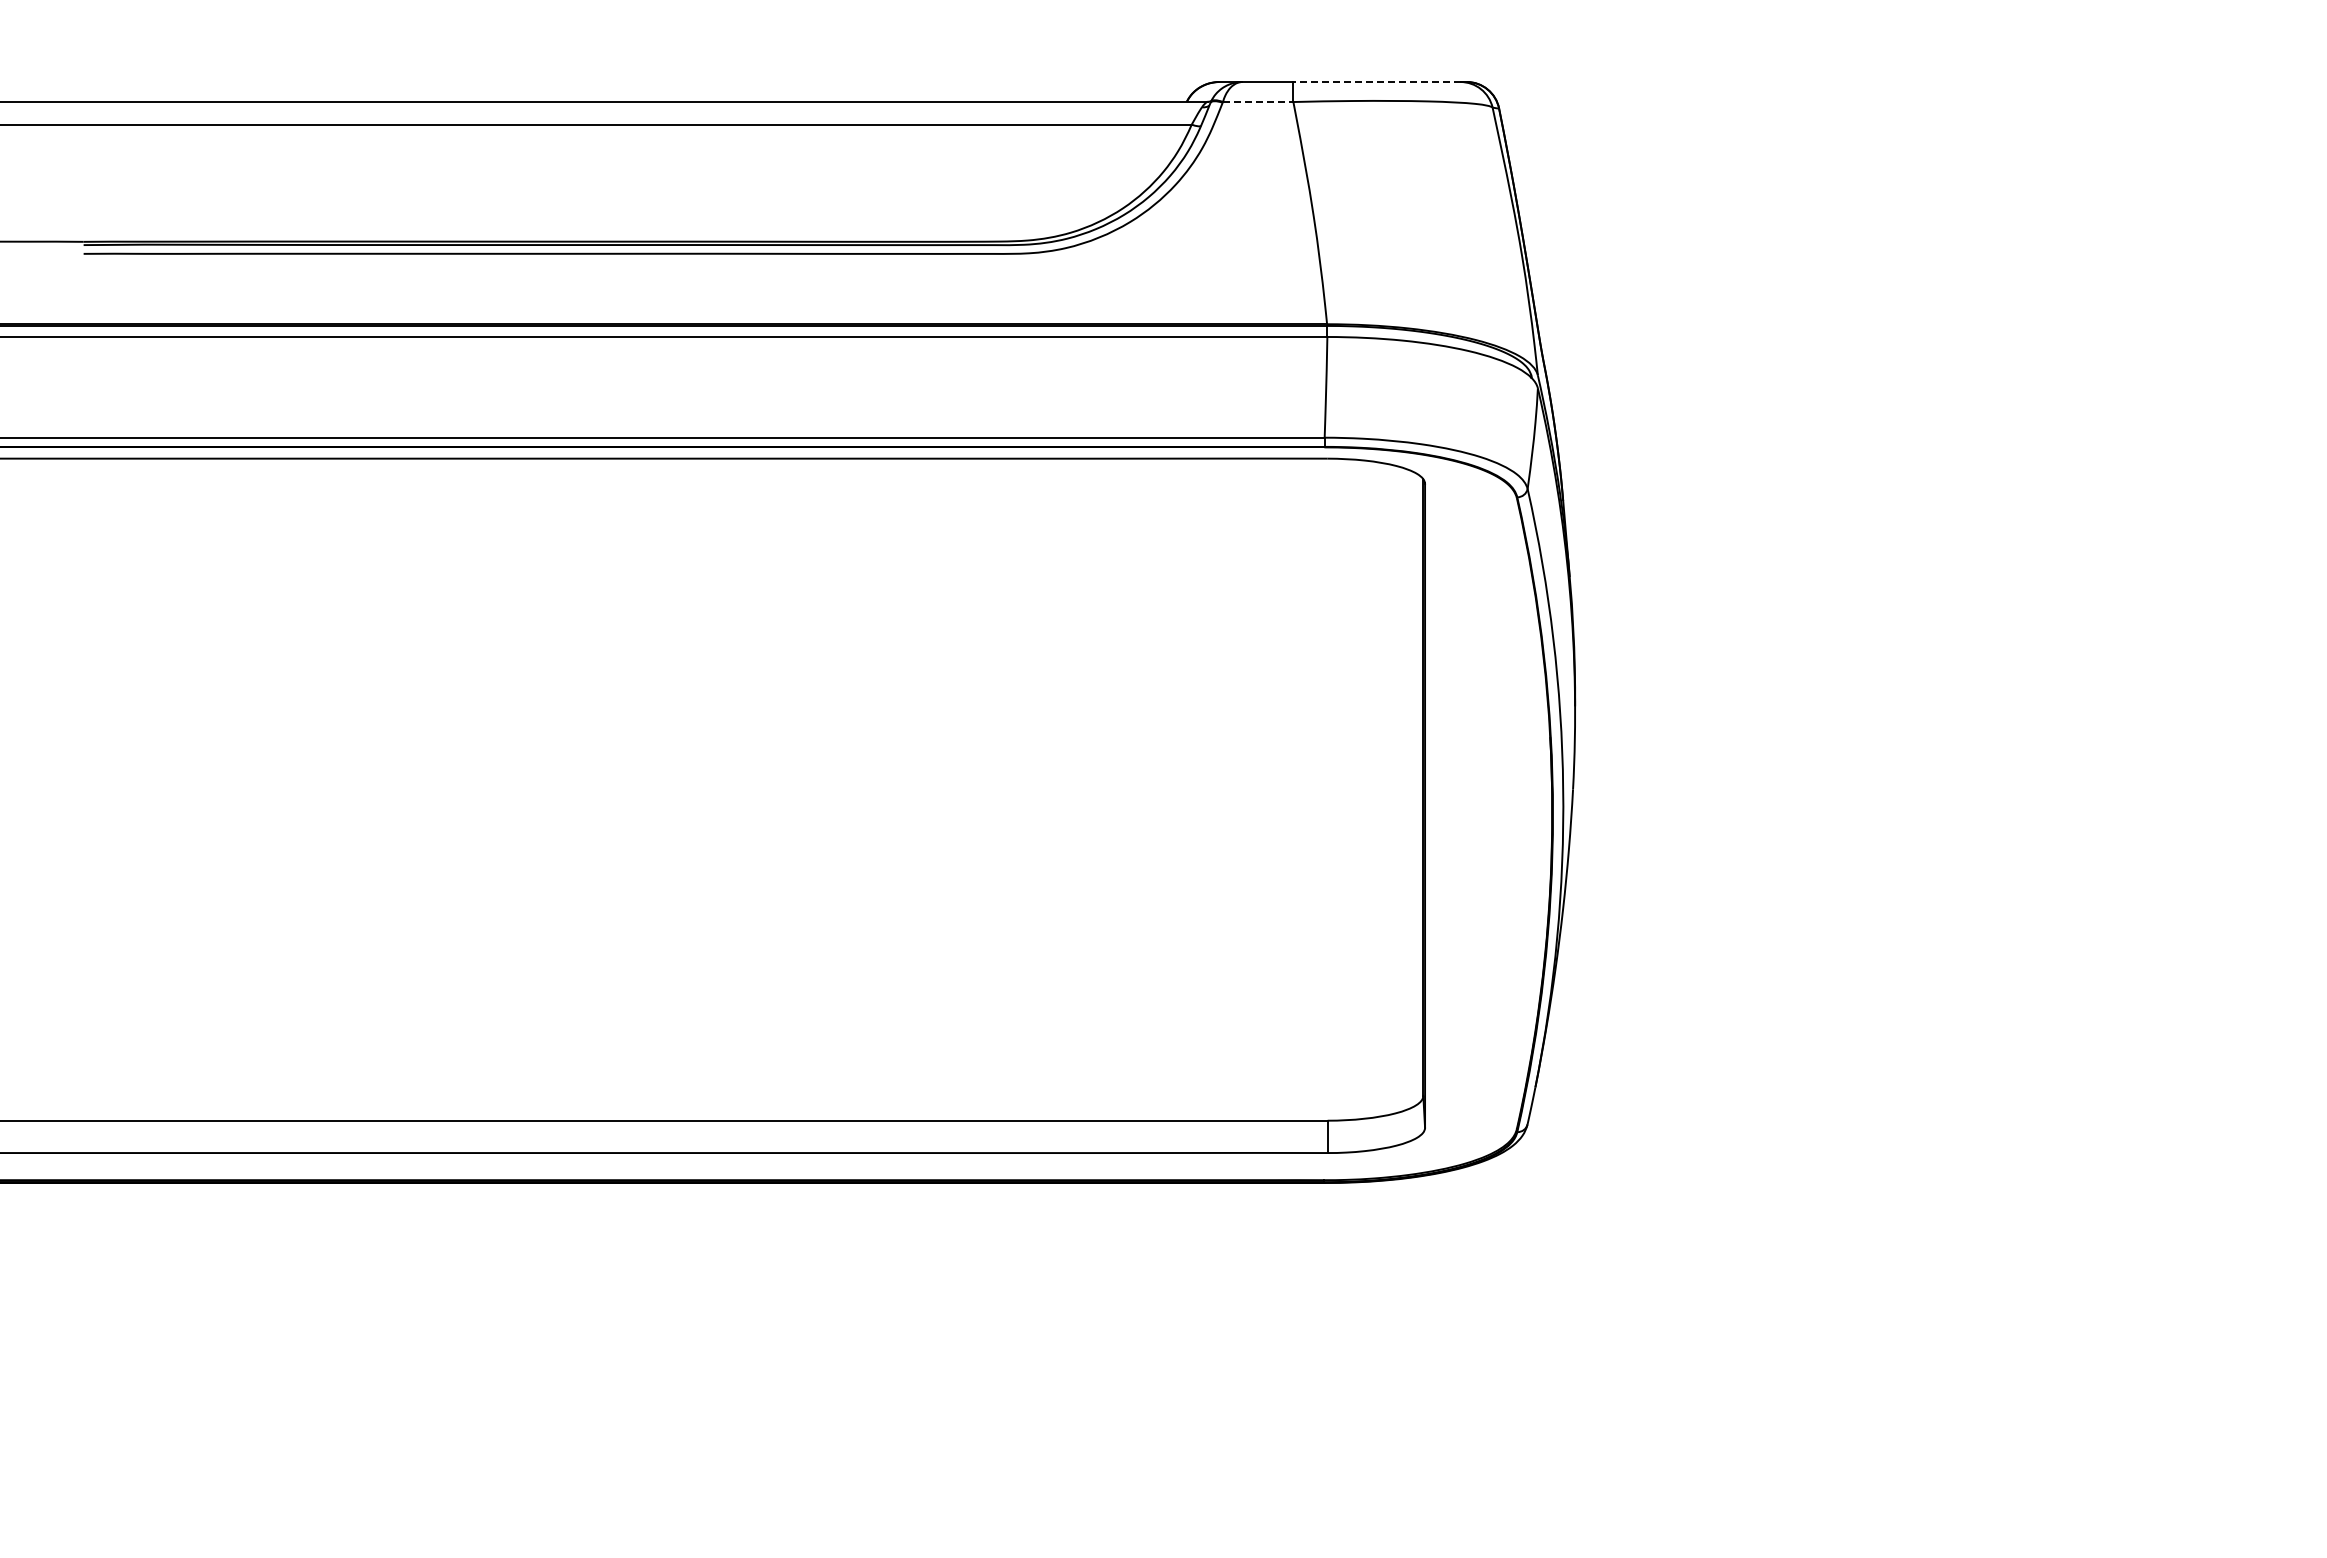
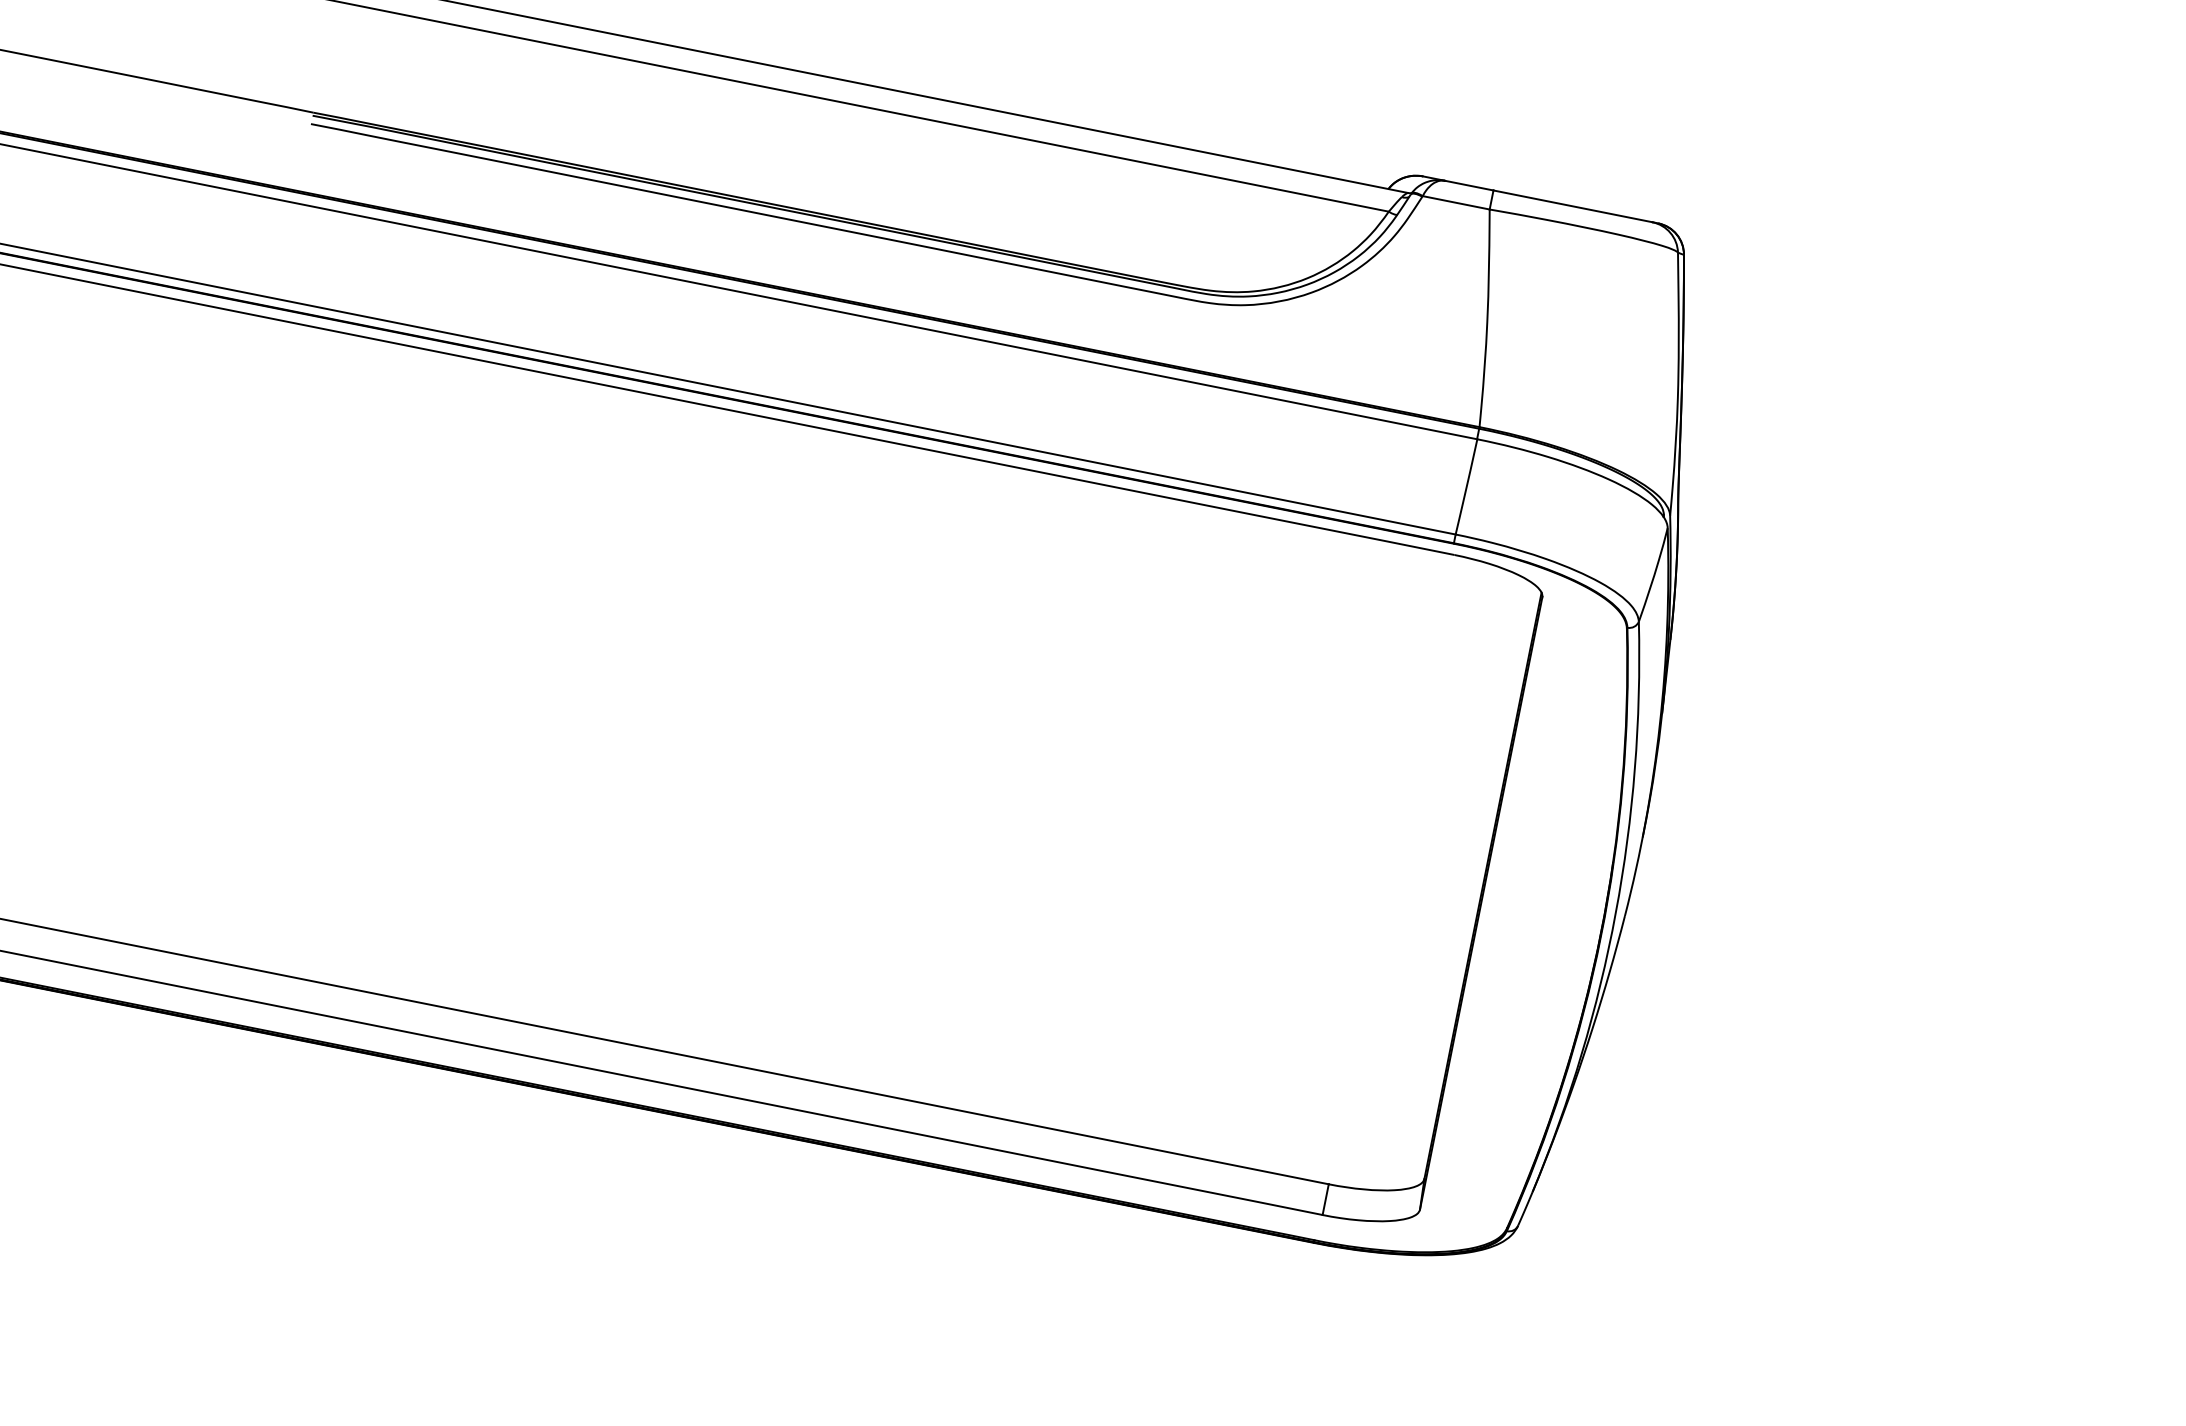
line: (1376, 82) -> (1572, 206), dashed -> solid
line: (1258, 102) -> (1456, 203), dashed -> solid

